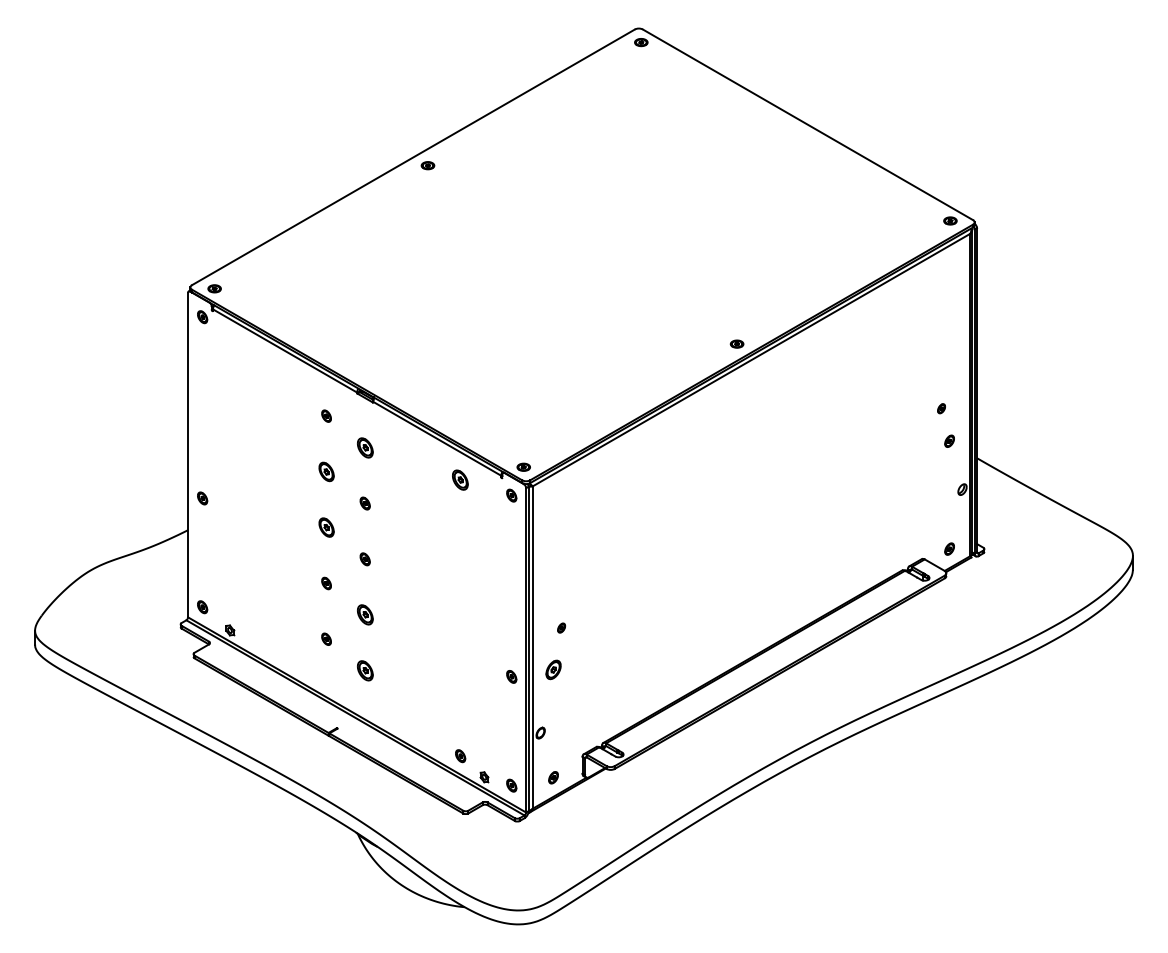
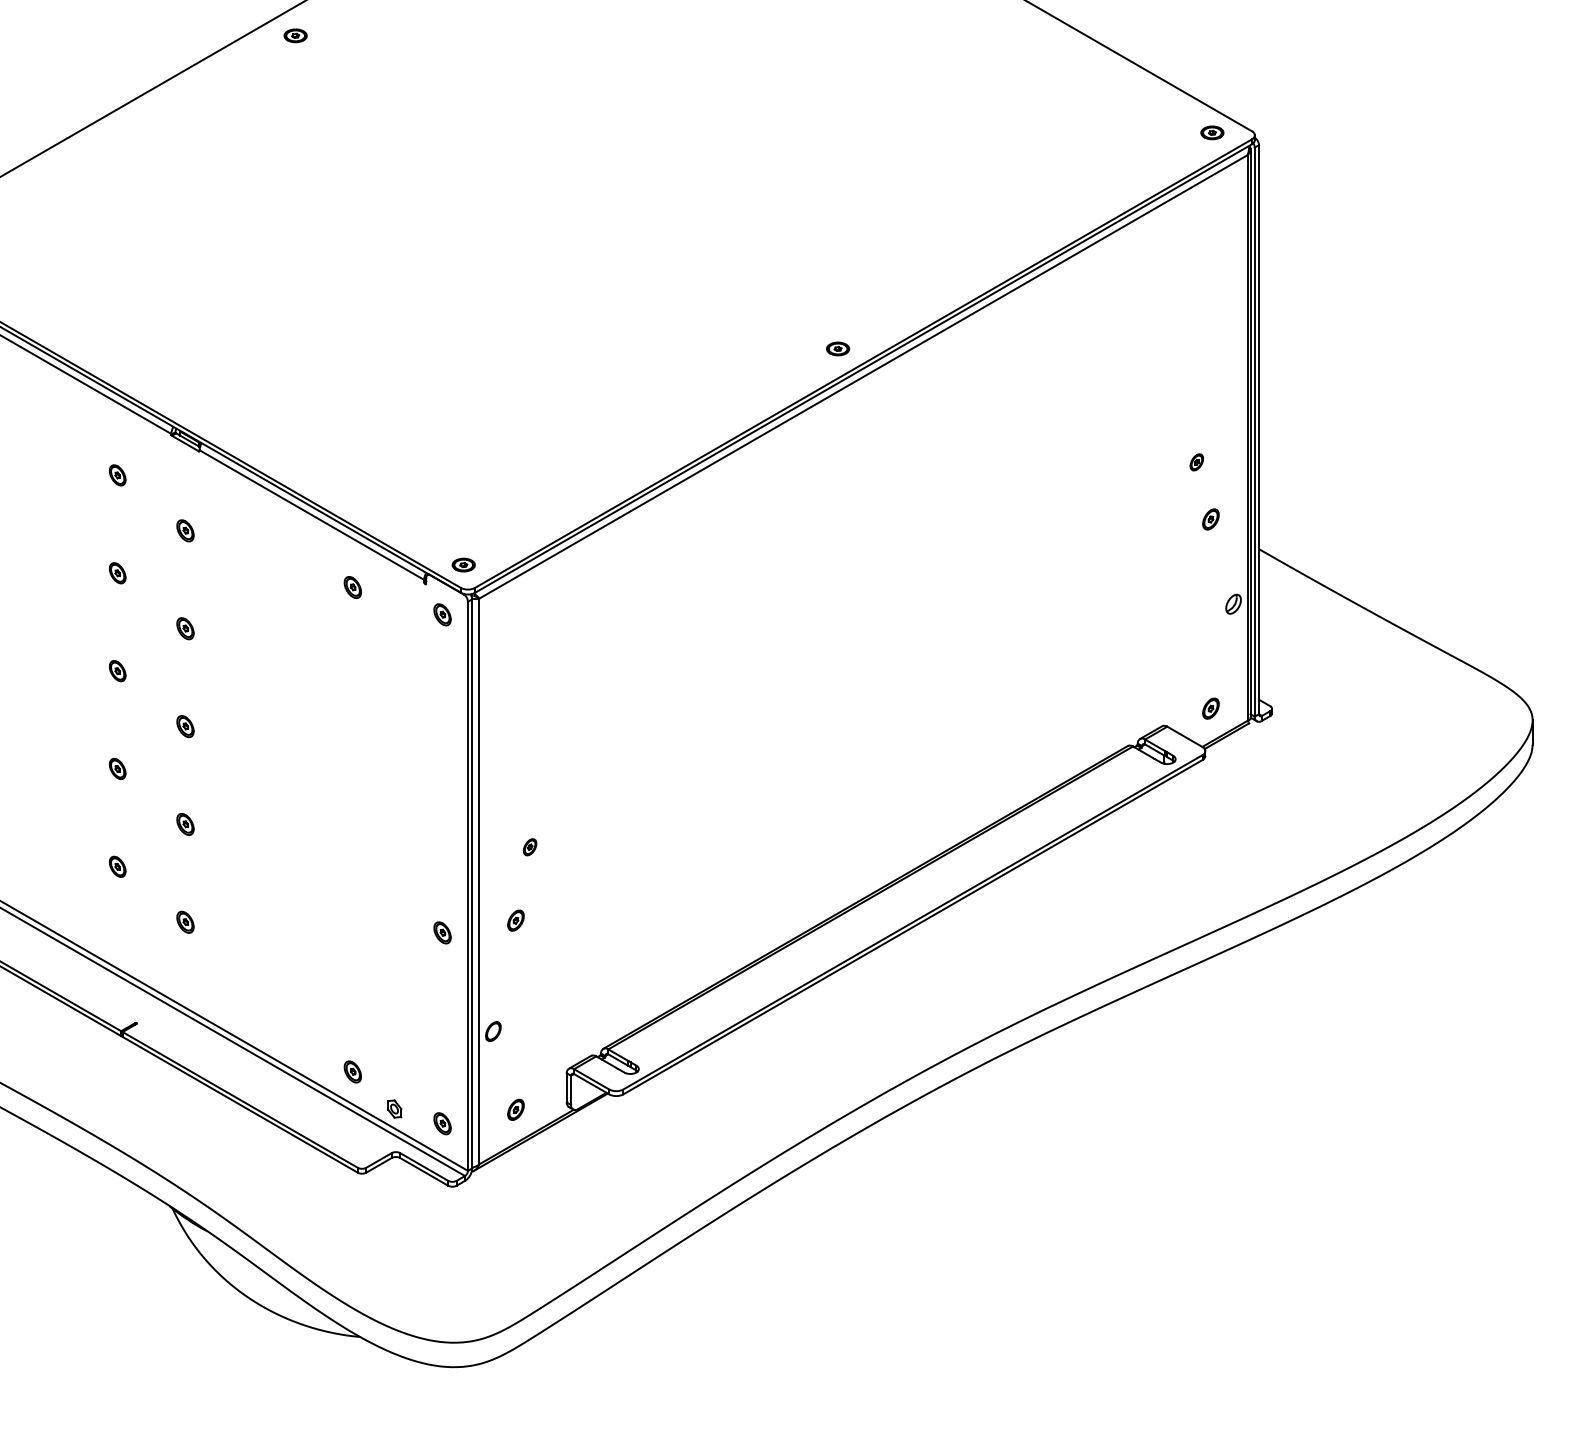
part: (364, 447) -> (184, 530), size x0.62
part: (326, 471) -> (117, 572), size x0.62
part: (460, 479) -> (352, 586), size x0.62
part: (326, 527) -> (117, 670), size x0.62
part: (364, 615) -> (184, 825), size x0.62
part: (553, 669) -> (515, 919), size x0.62
part: (364, 670) -> (184, 921), size x0.62

